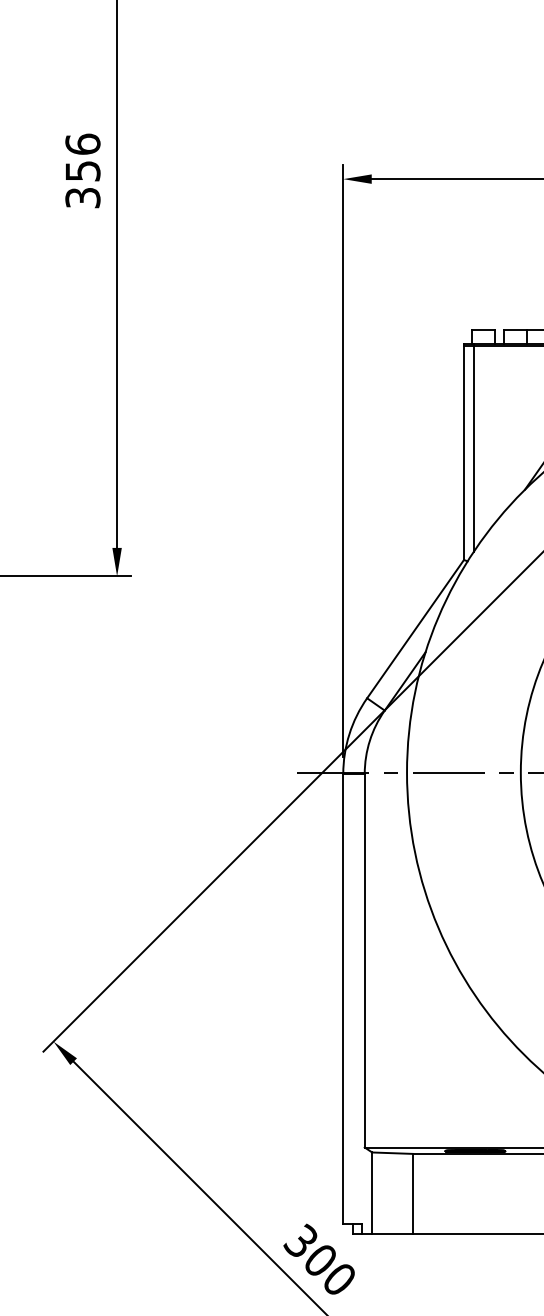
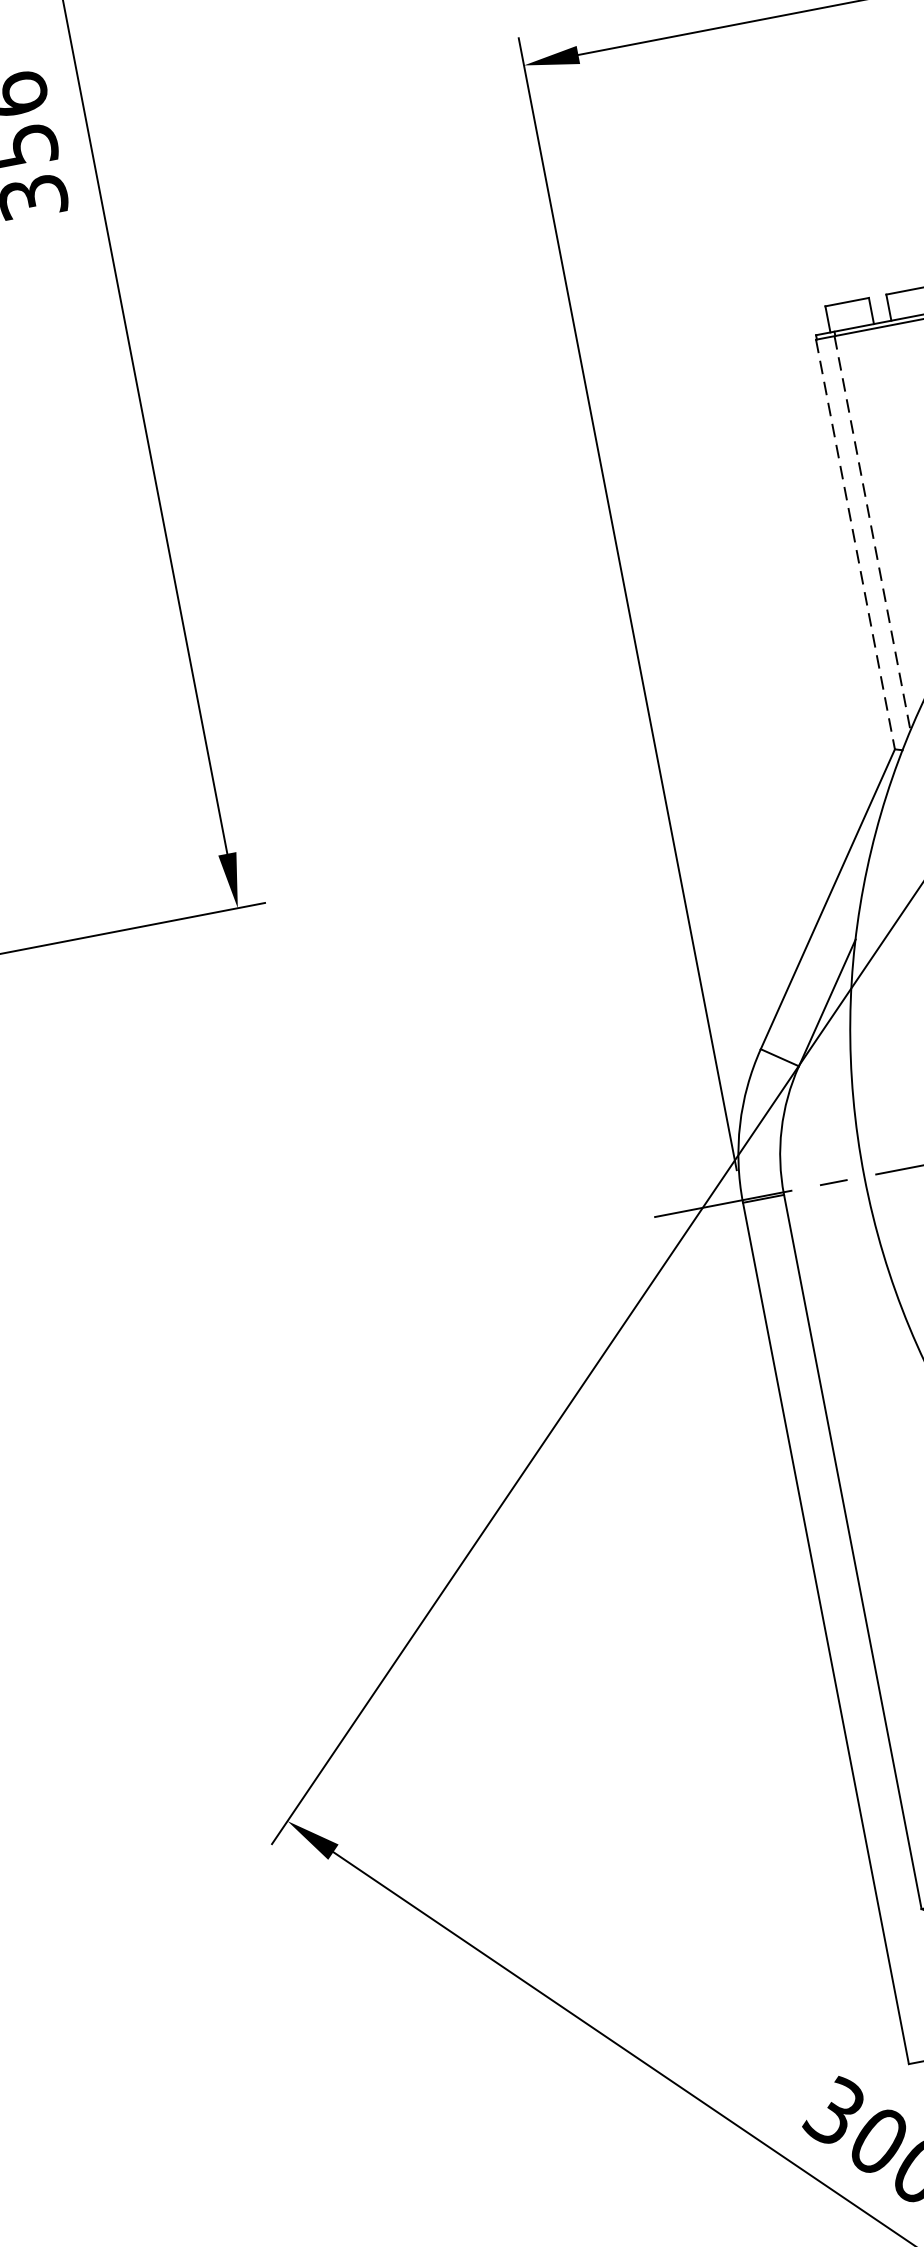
line: (473, 449) -> (872, 534), solid -> dashed
line: (463, 453) -> (854, 545), solid -> dashed

